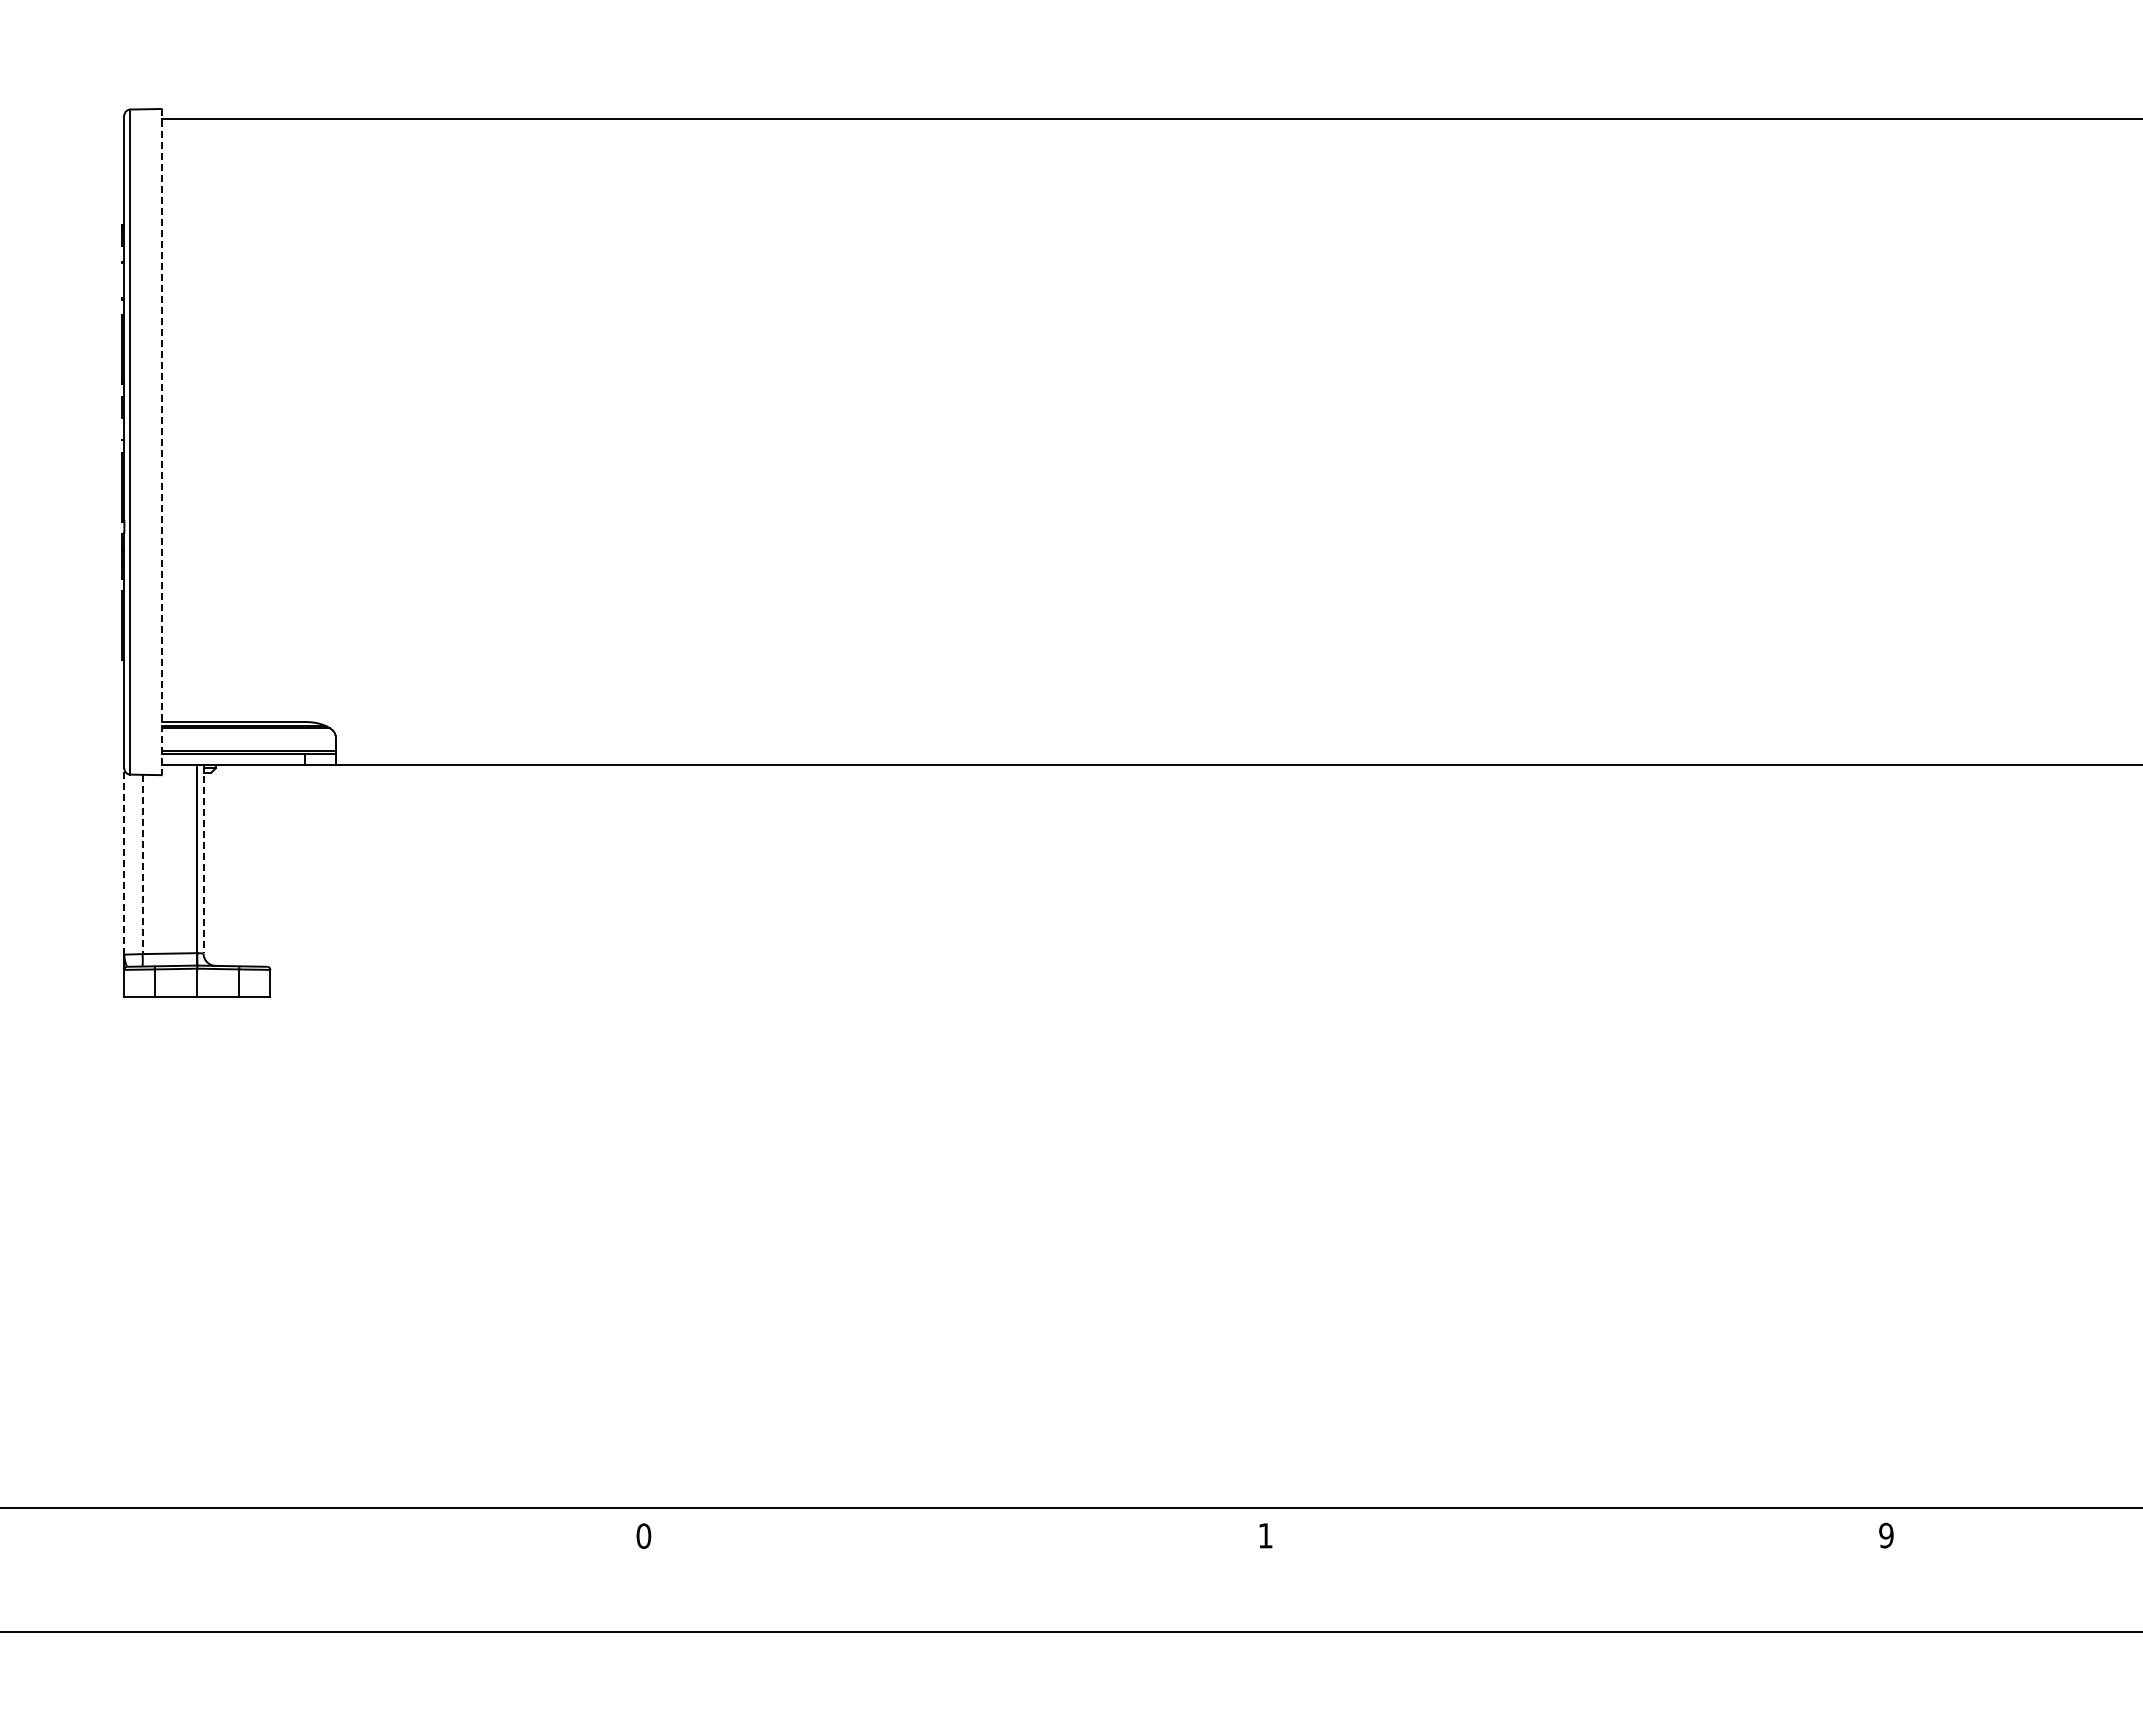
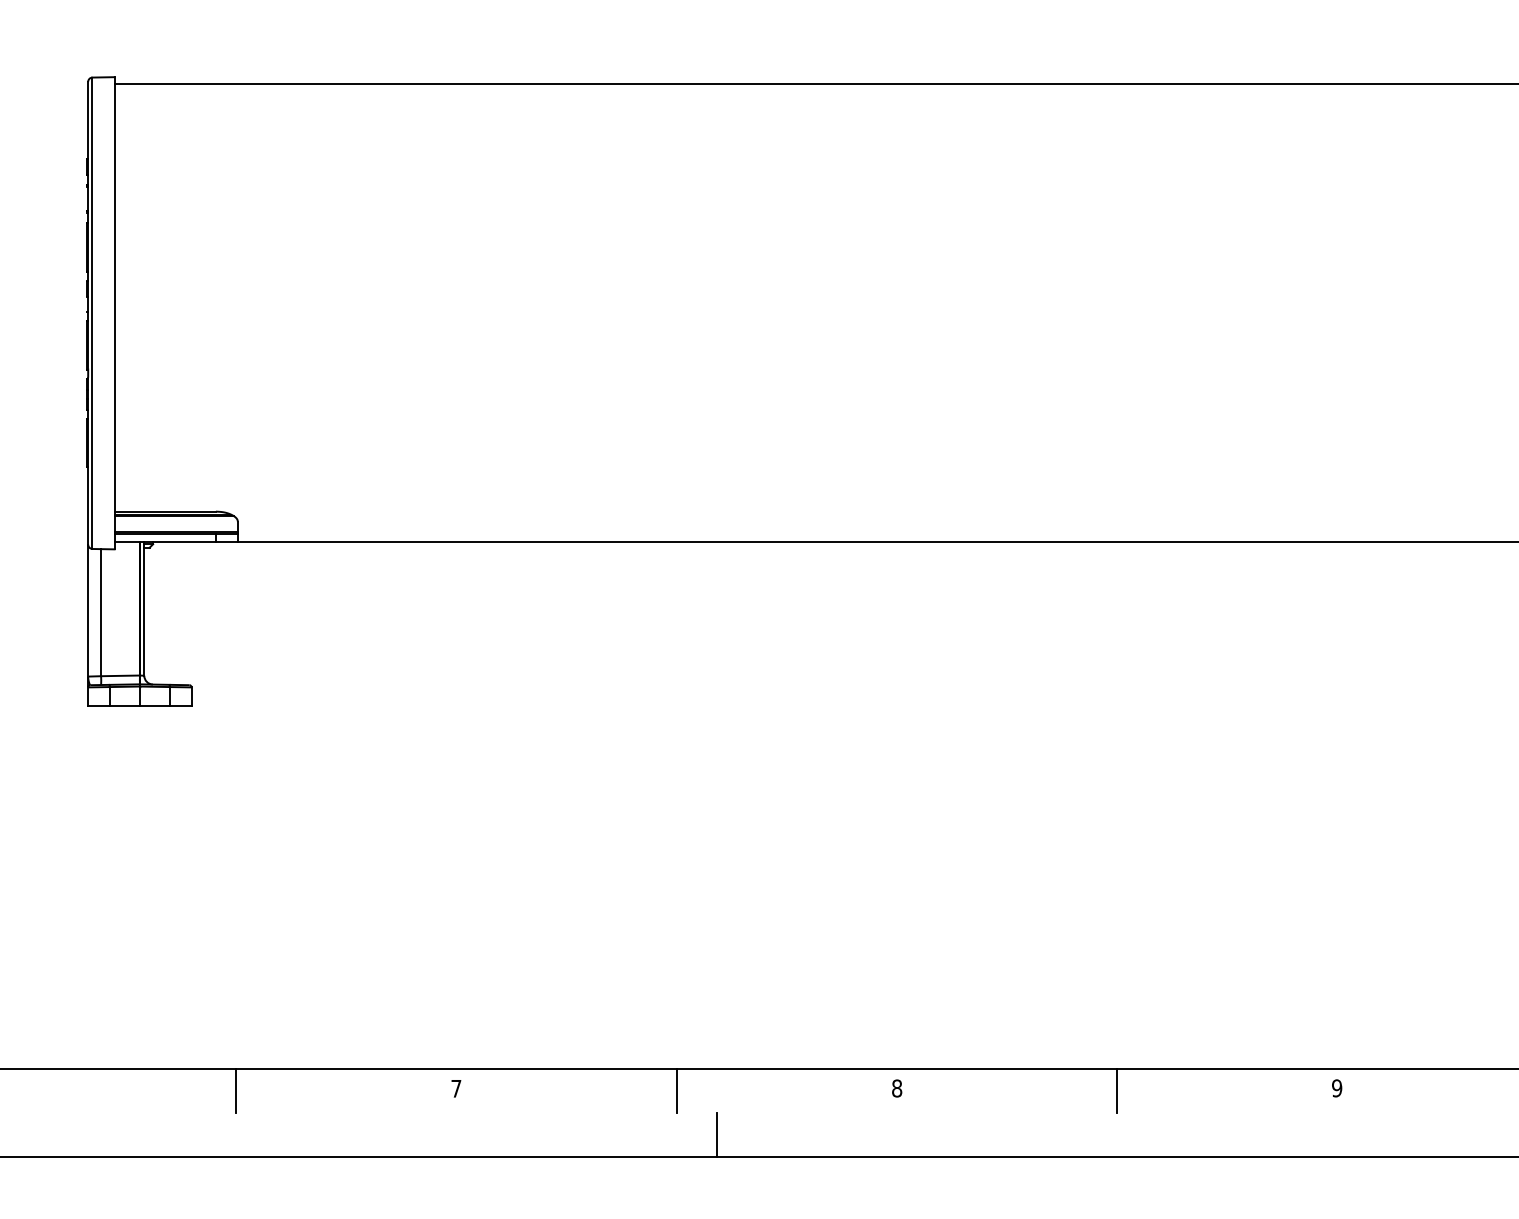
line: (161, 442) -> (114, 313), dashed -> solid
line: (203, 859) -> (144, 609), dashed -> solid
line: (124, 861) -> (88, 610), dashed -> solid
line: (142, 864) -> (101, 612), dashed -> solid
text: (643, 1535) -> (456, 1088), 0 -> 7
text: (1265, 1535) -> (897, 1088), 1 -> 8
line: (333, 1538) -> (236, 1090), added
line: (954, 1538) -> (676, 1090), added
line: (1576, 1538) -> (1117, 1090), added
line: (1010, 1600) -> (716, 1134), added

